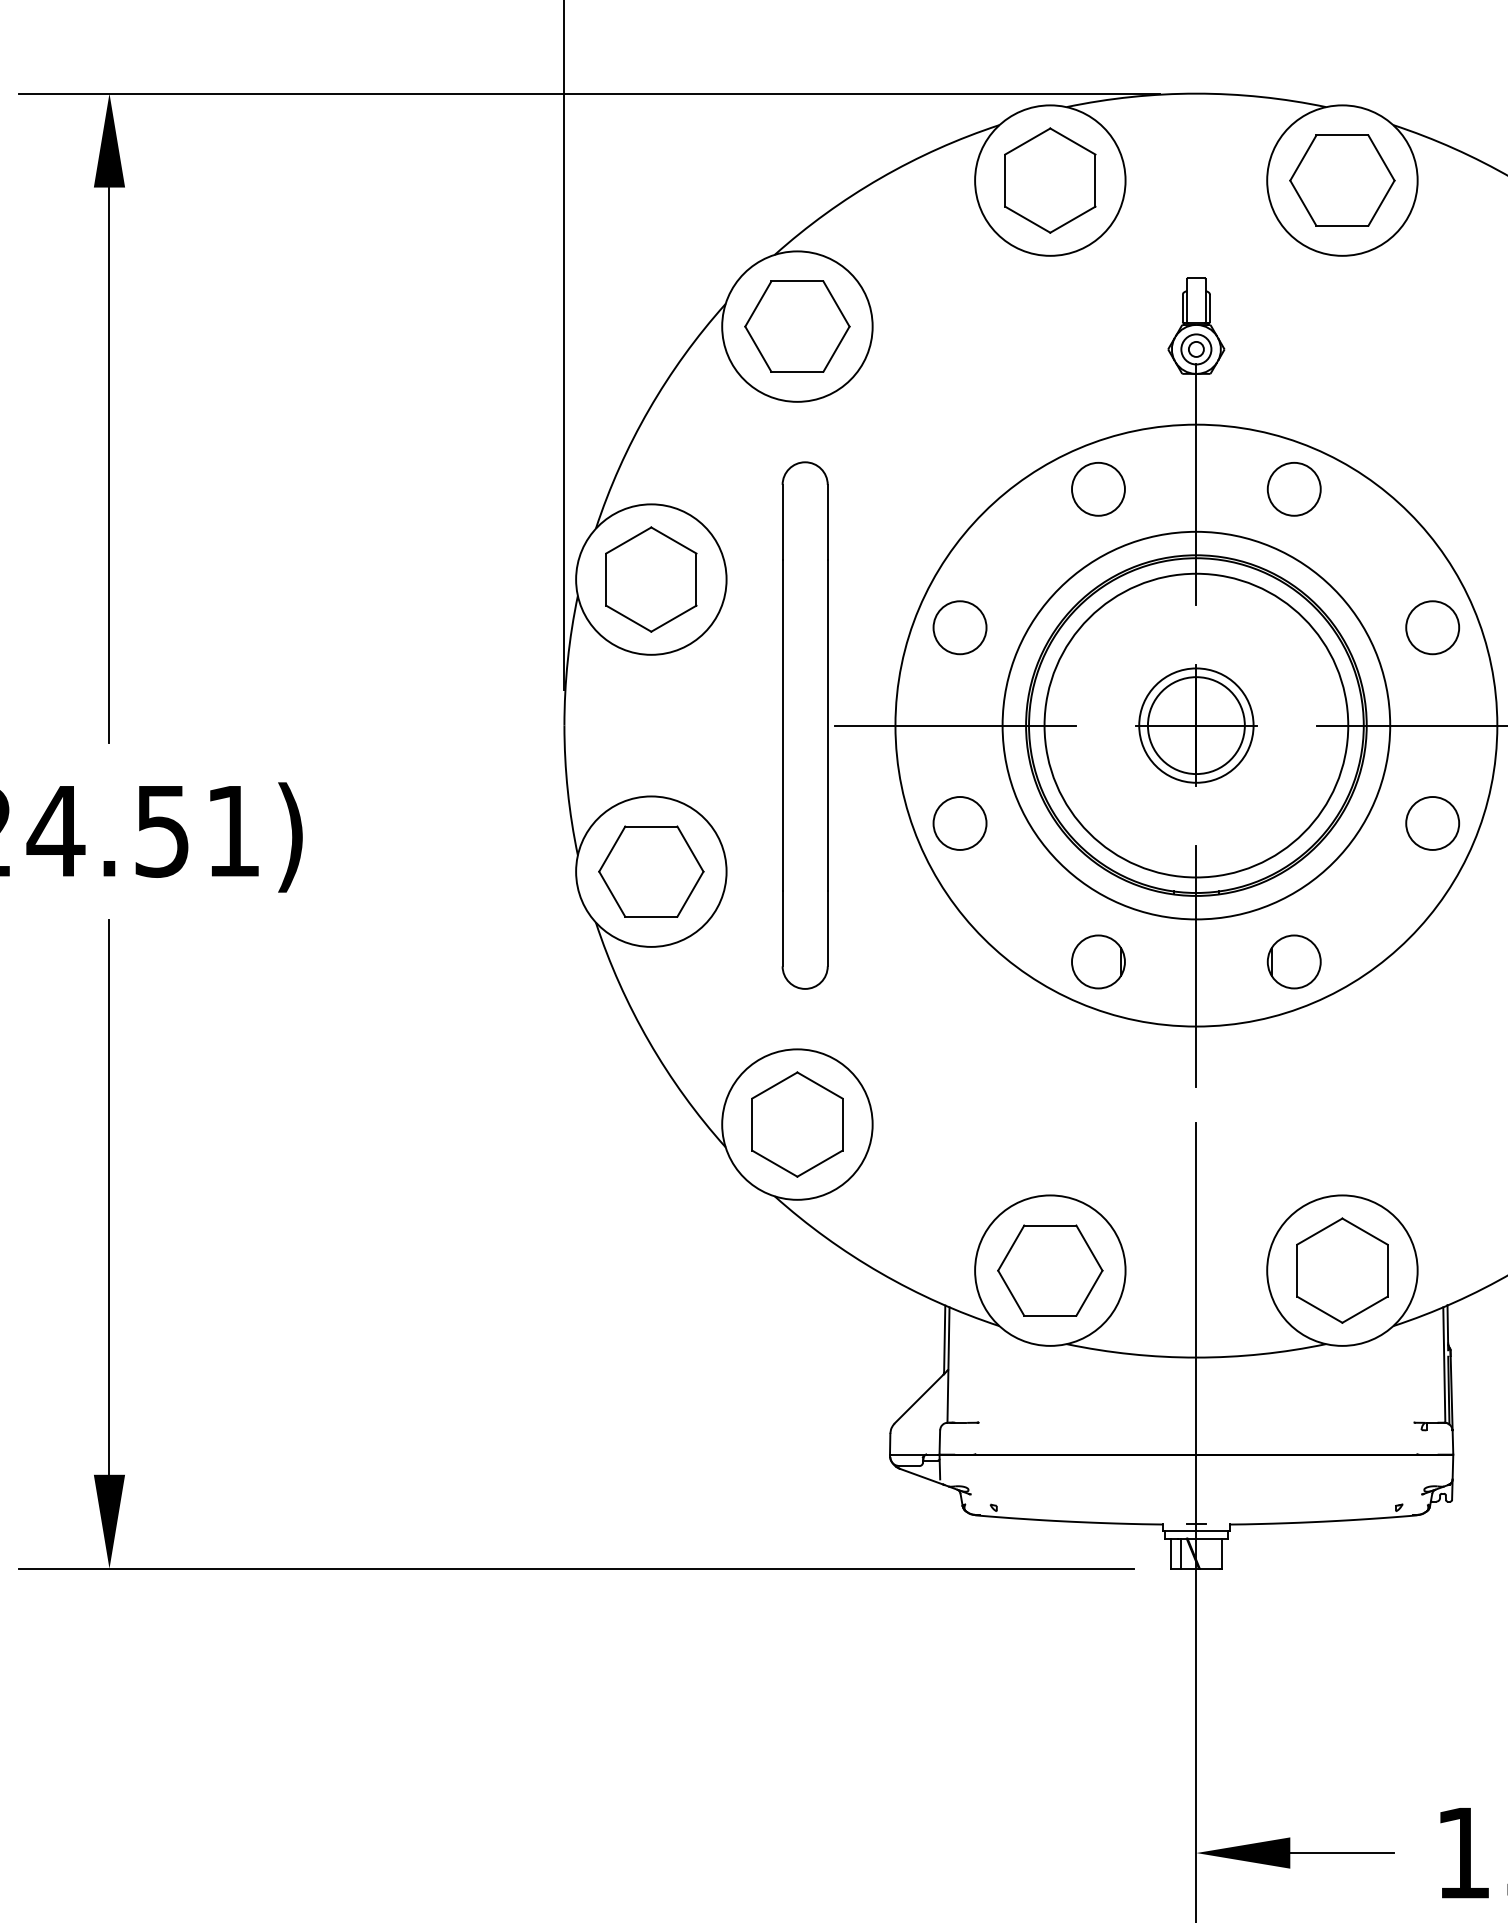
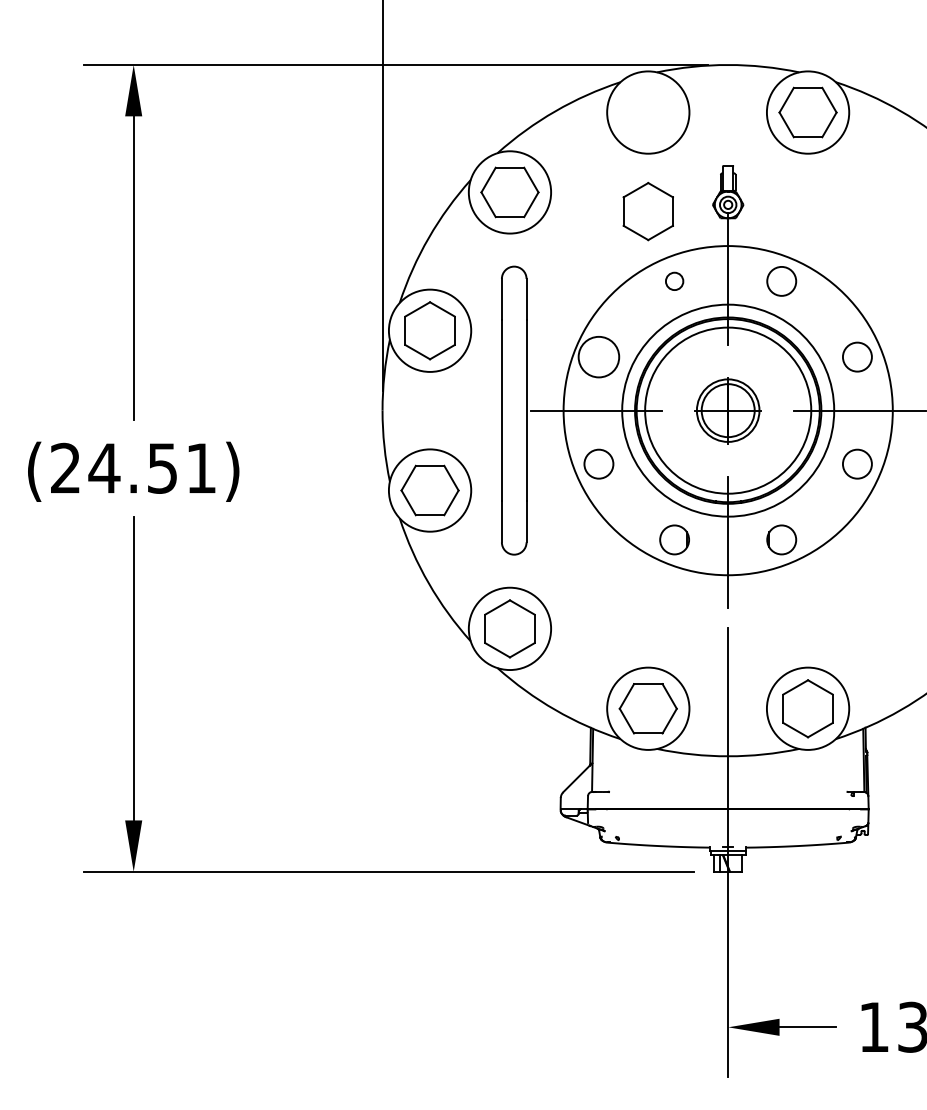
part: (1048, 180) -> (647, 211), moved
circle: (1098, 487) -> (674, 280), size x0.6
circle: (959, 626) -> (598, 356), size x1.4

